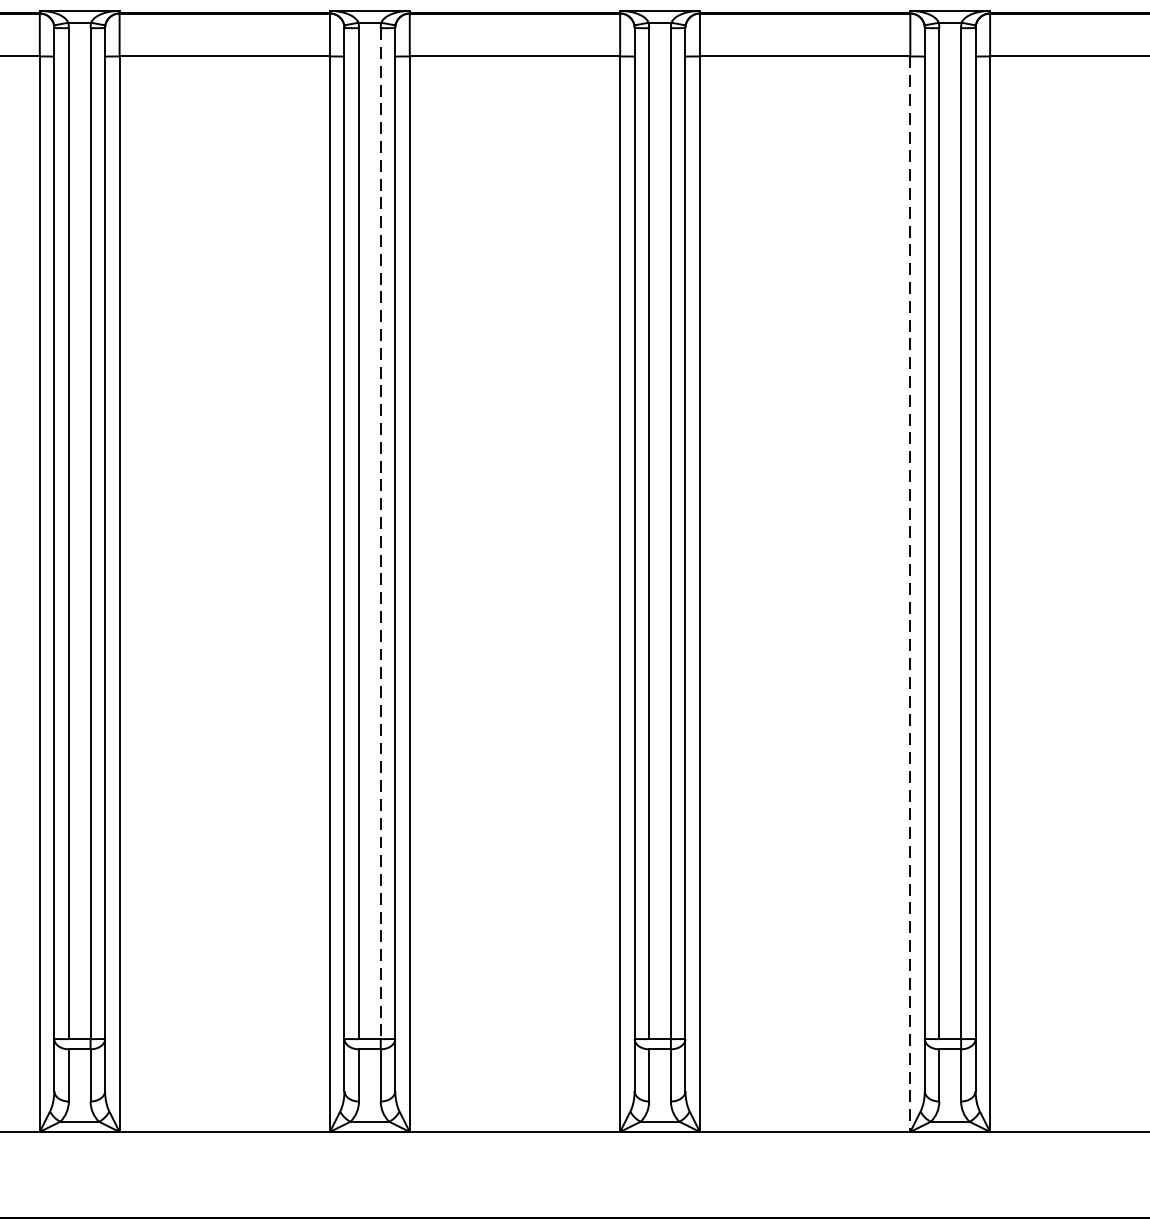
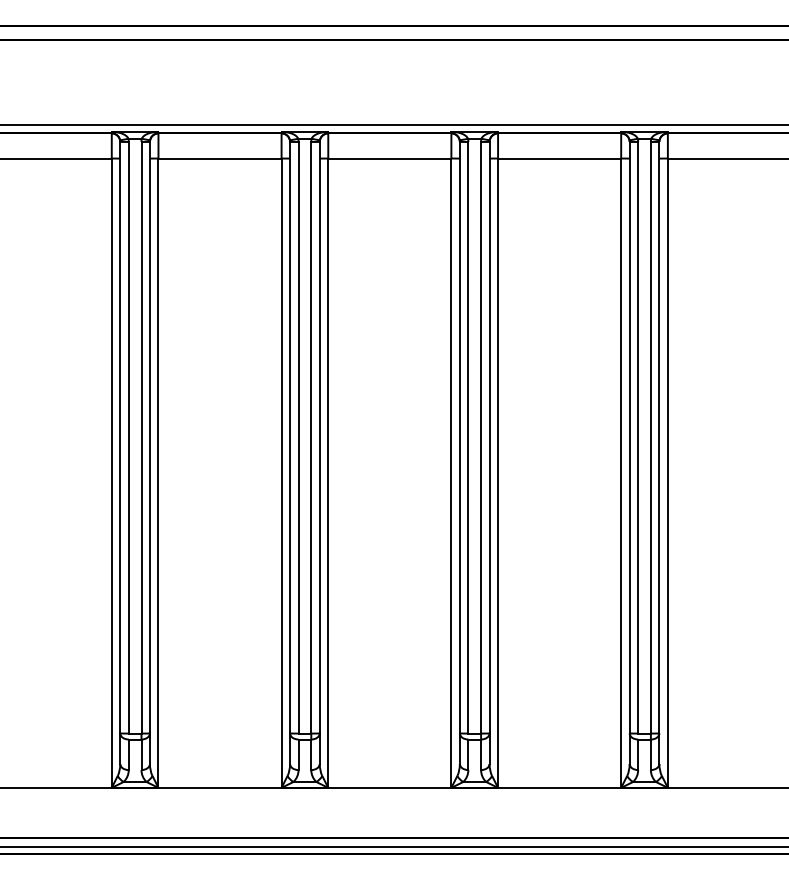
line: (381, 533) -> (311, 437), dashed -> solid
line: (910, 594) -> (621, 473), dashed -> solid

